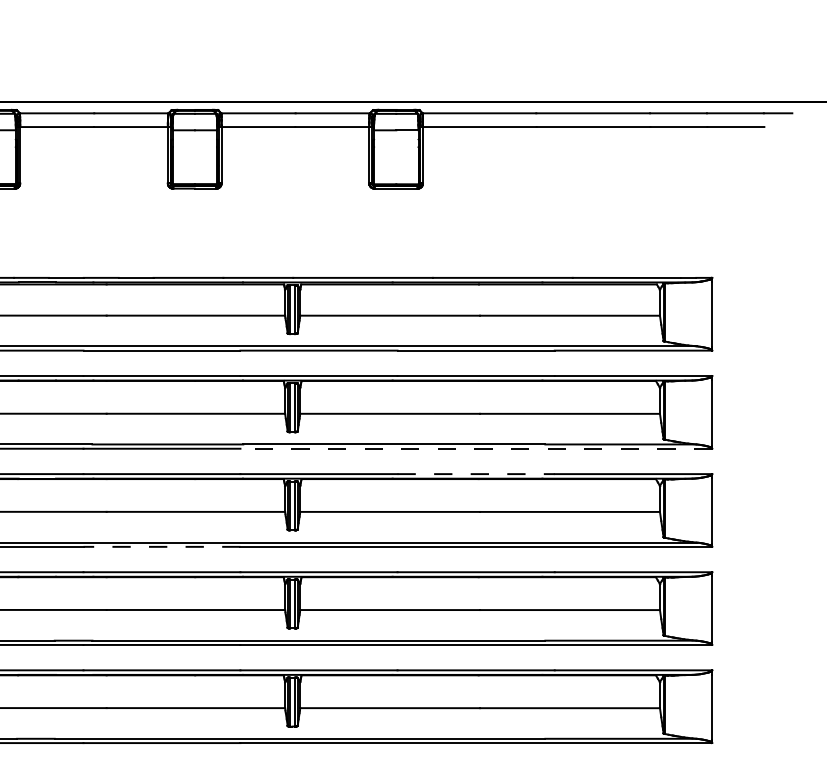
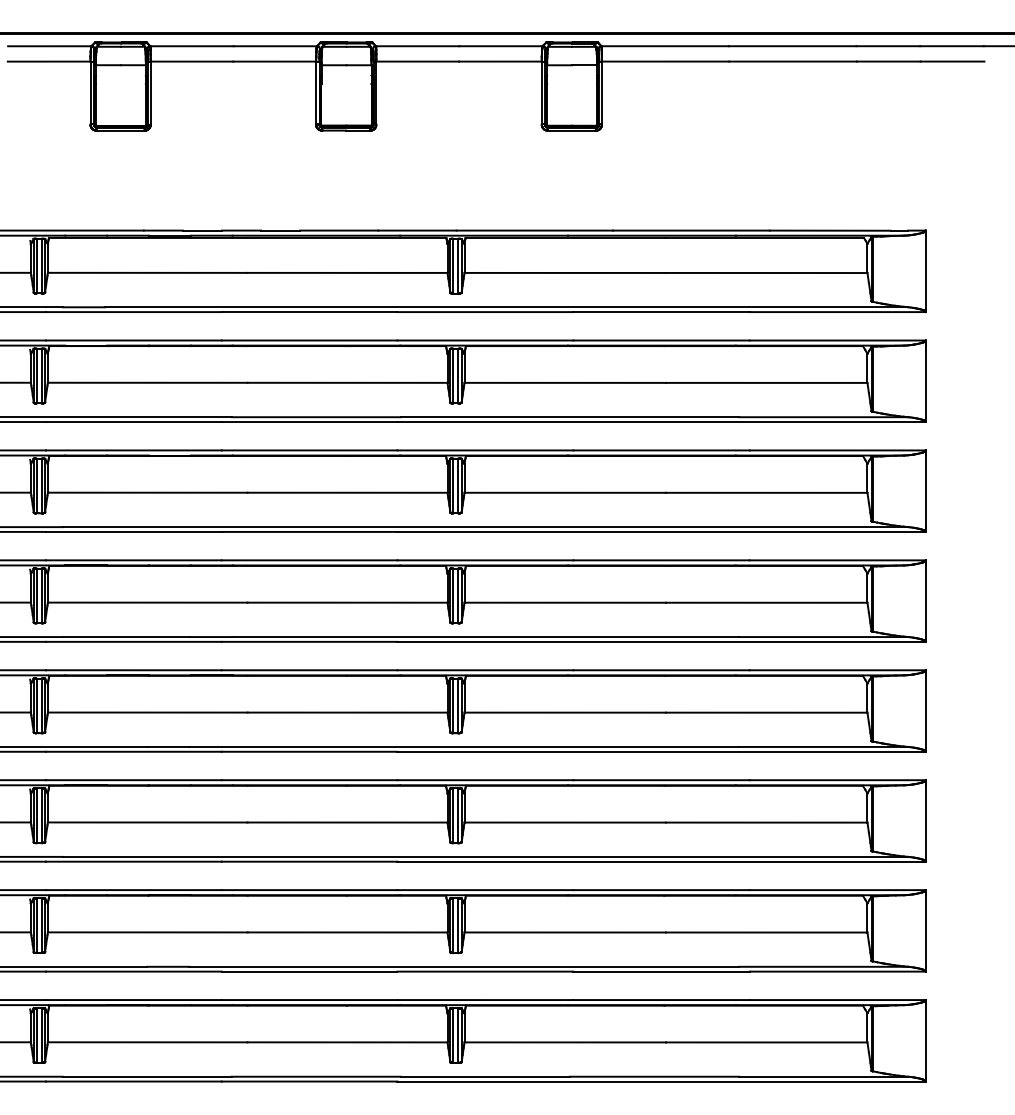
line: (476, 449) -> (661, 422), dashed -> solid
line: (477, 474) -> (662, 450), dashed -> solid
line: (161, 546) -> (309, 531), dashed -> solid

